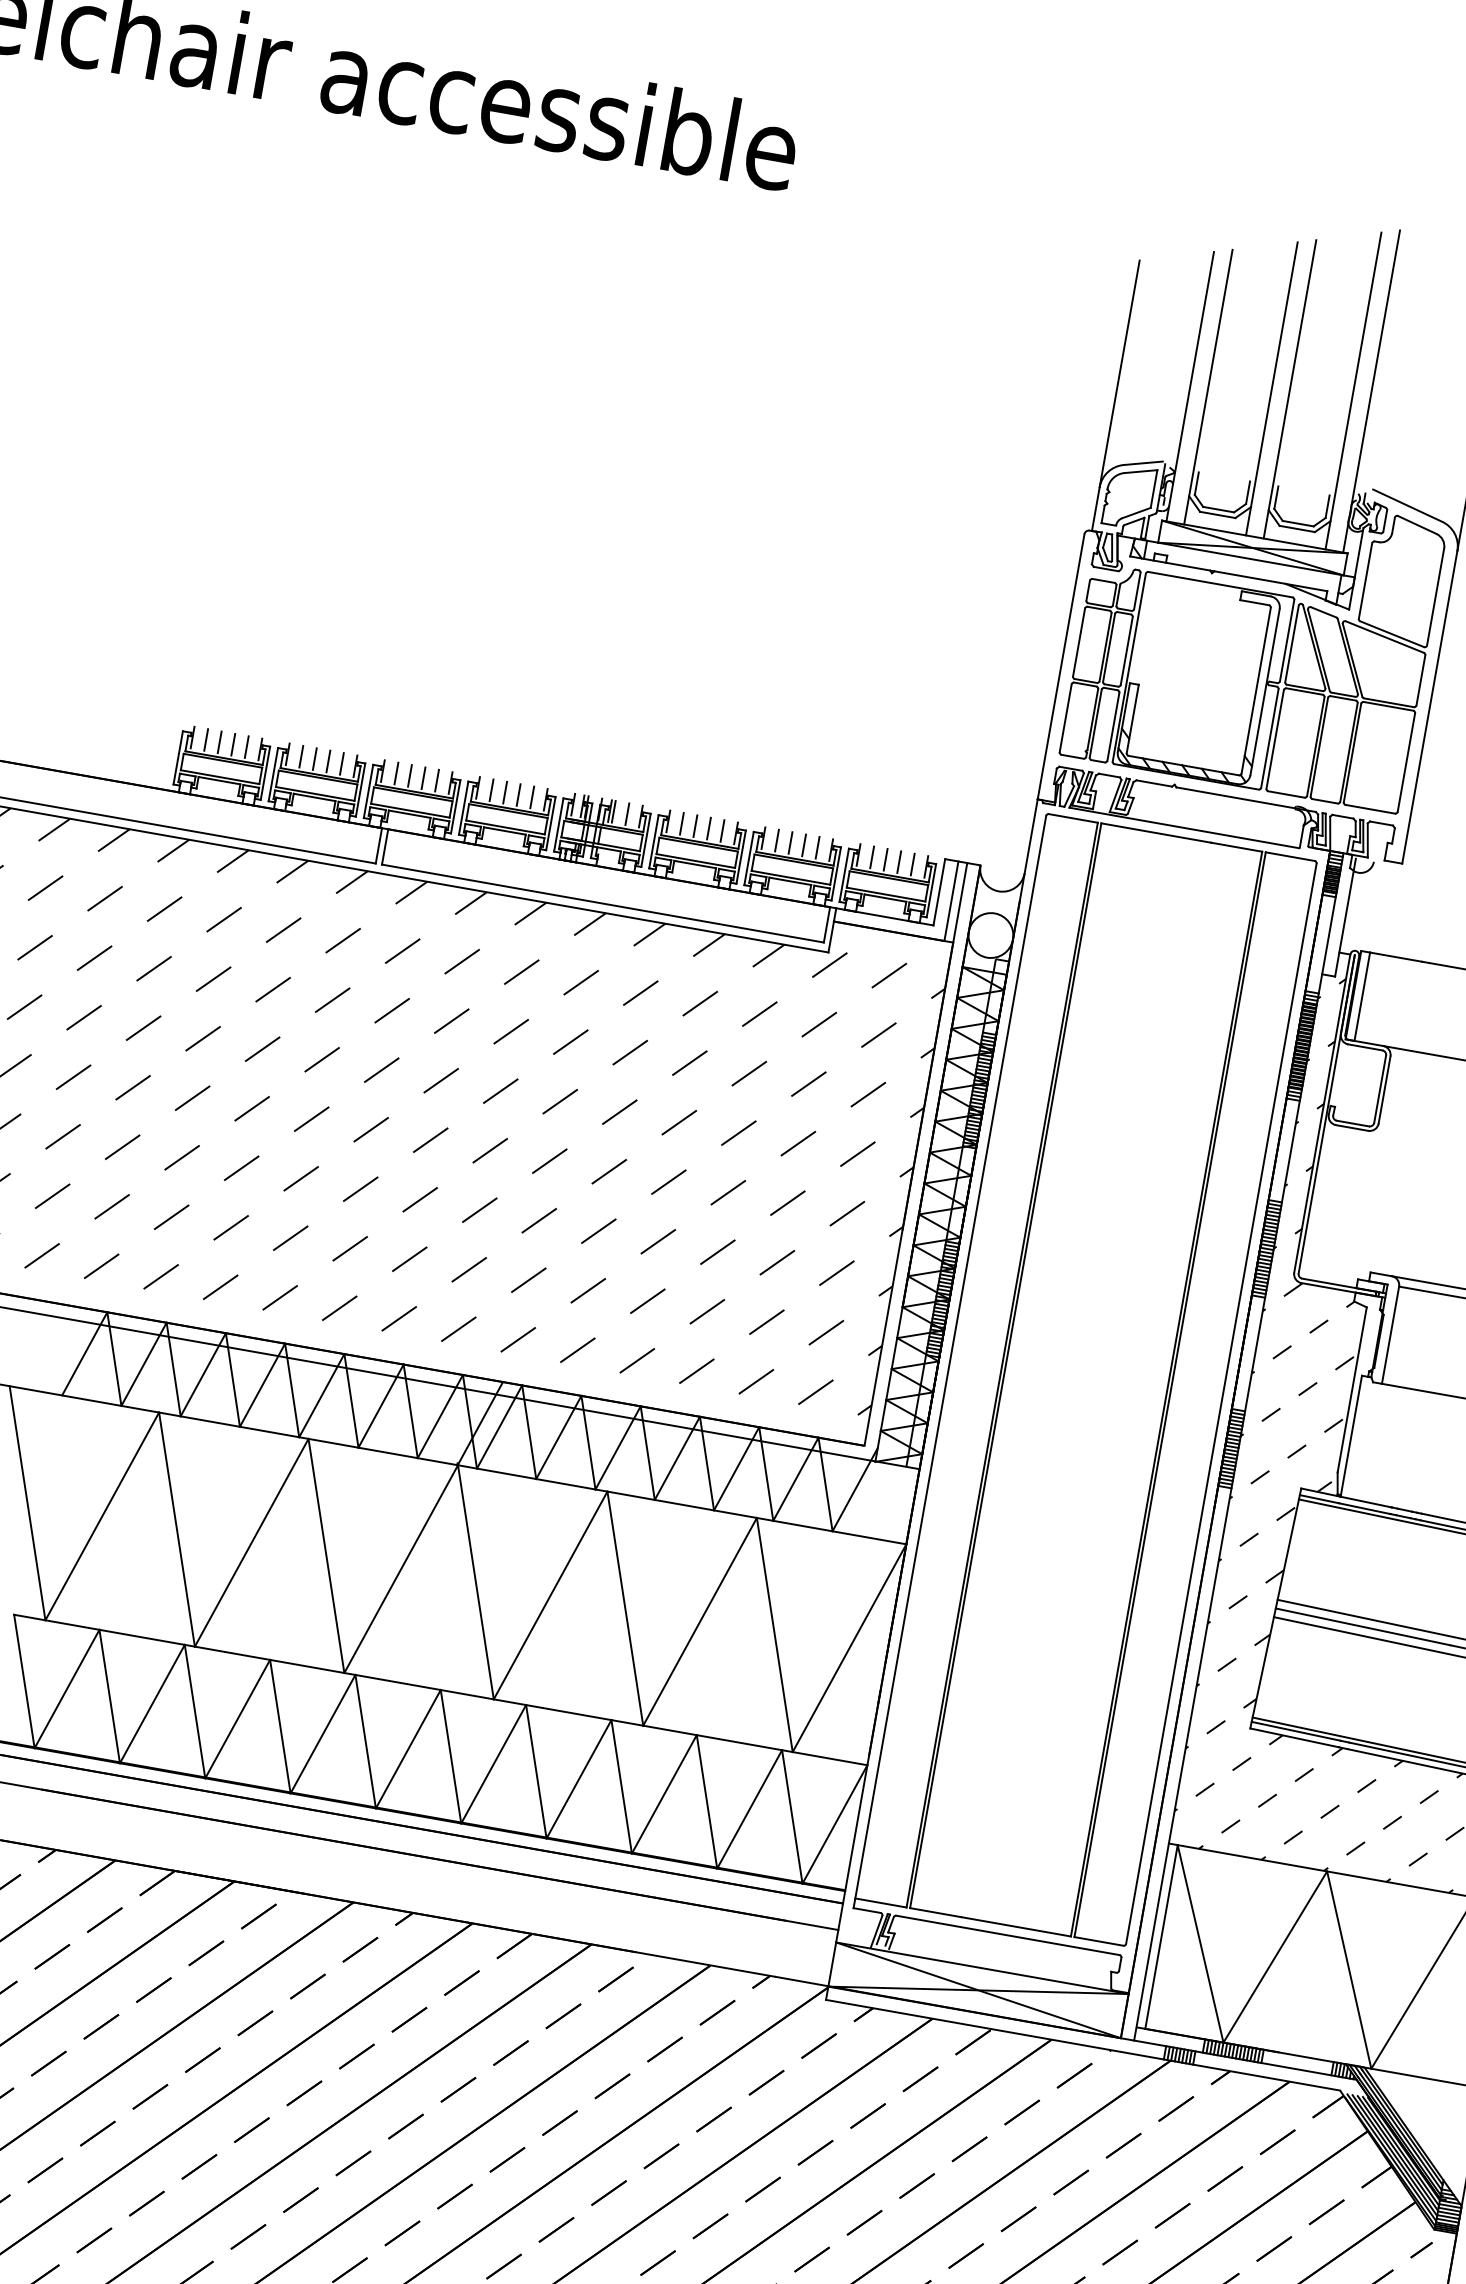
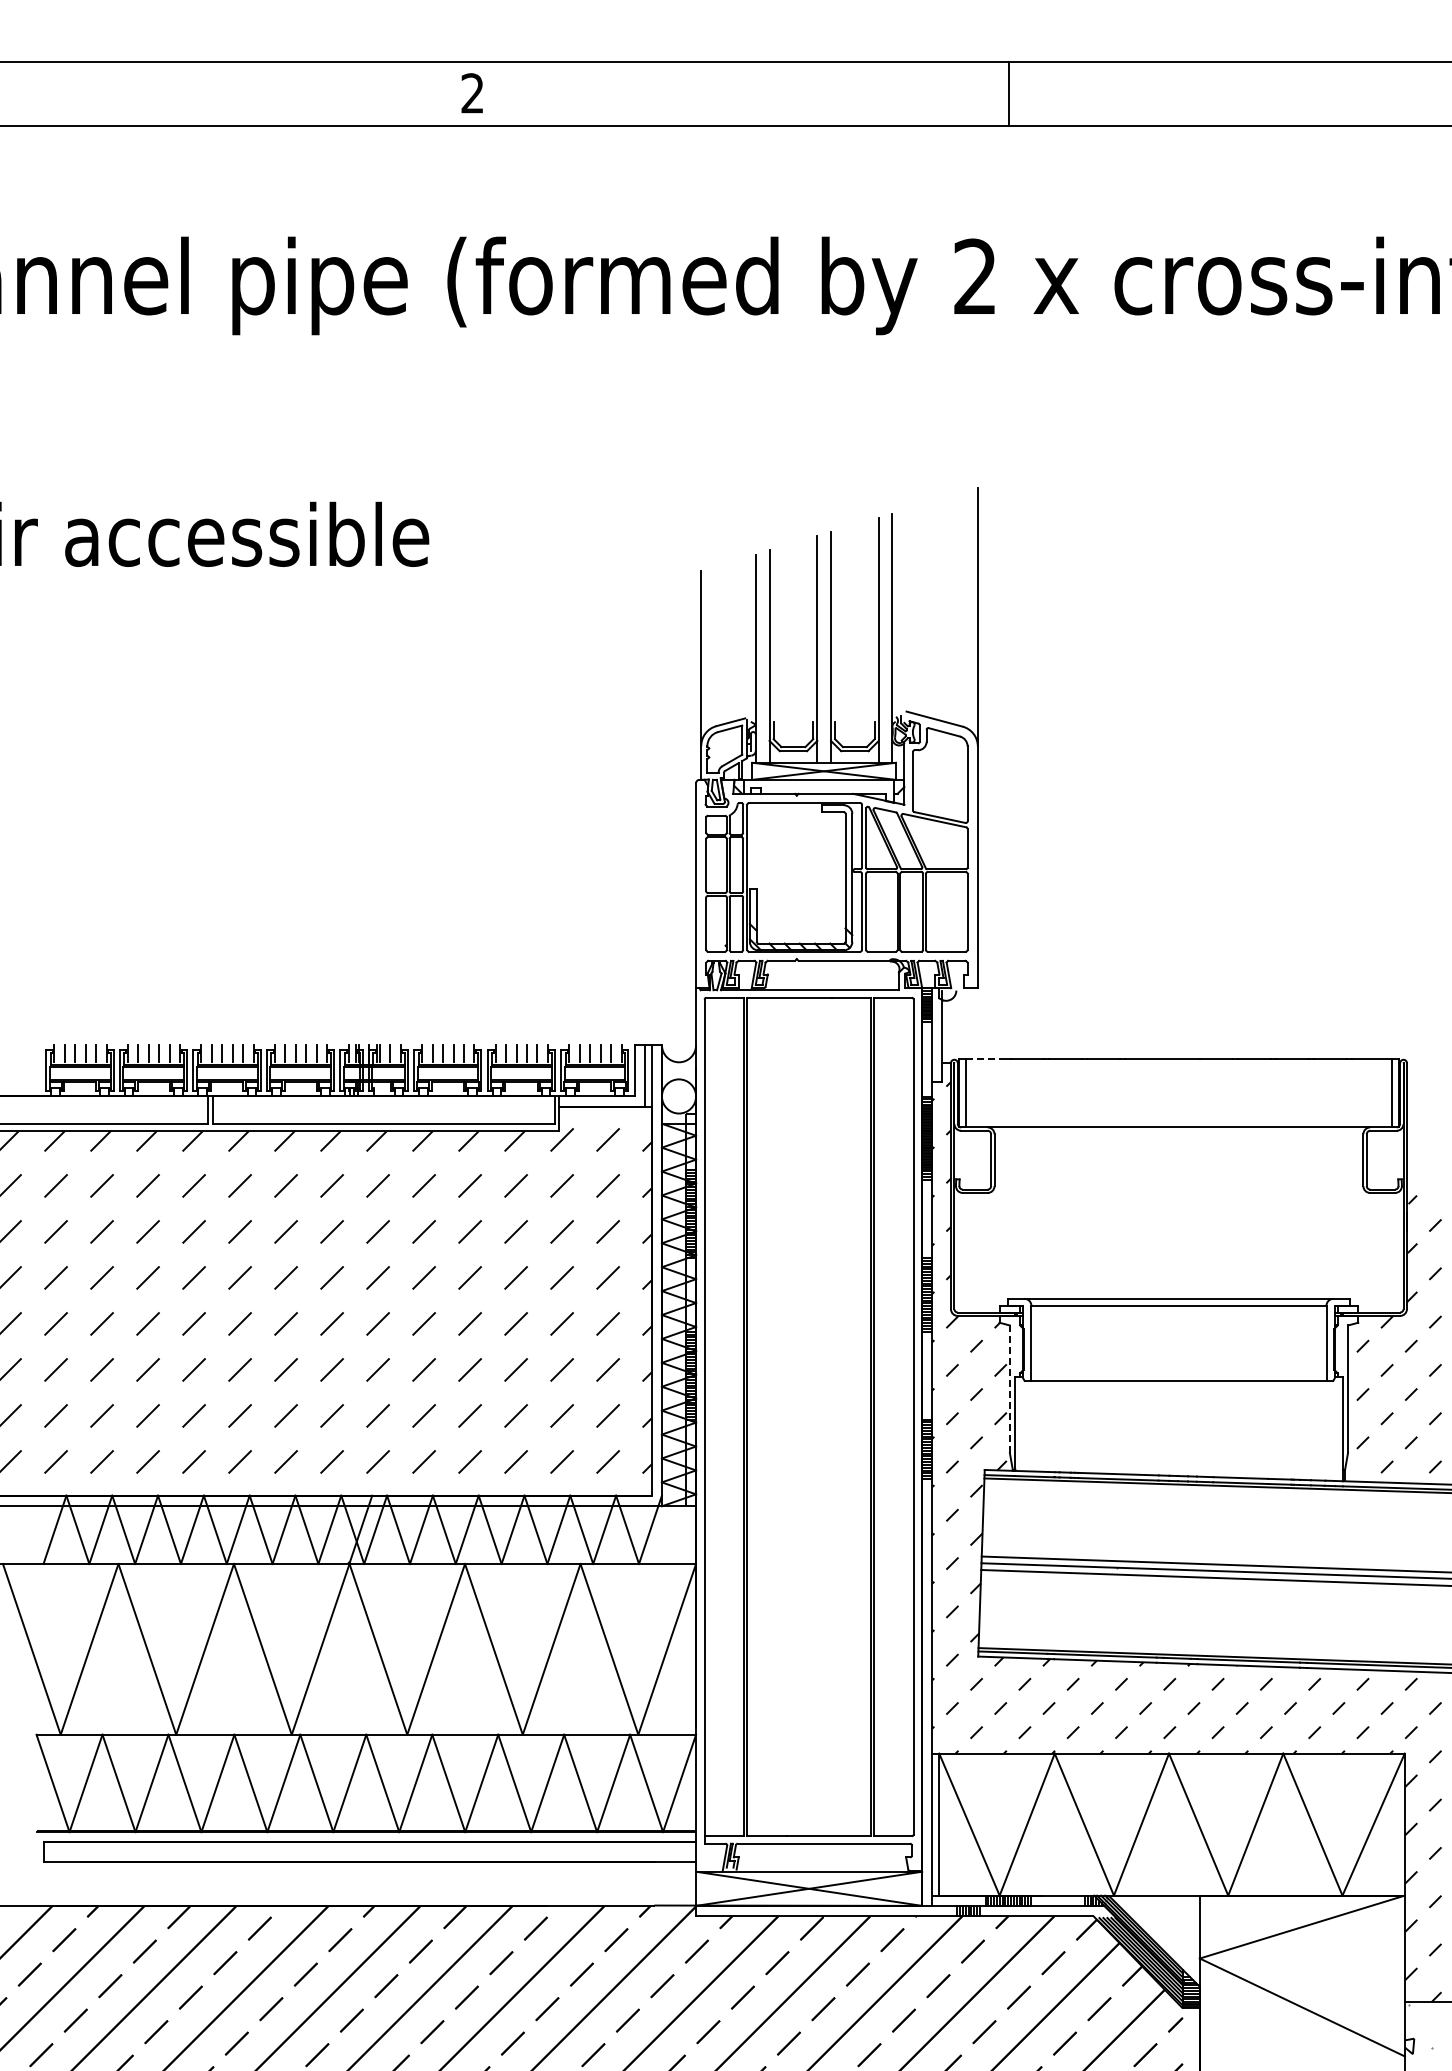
line: (1397, 957) -> (986, 1059), solid -> dashed
line: (1351, 1390) -> (1009, 1389), solid -> dashed

